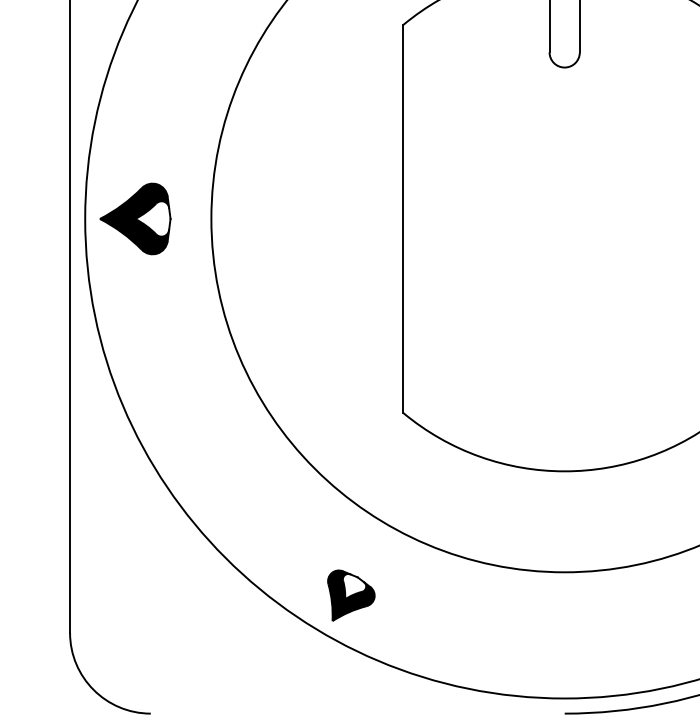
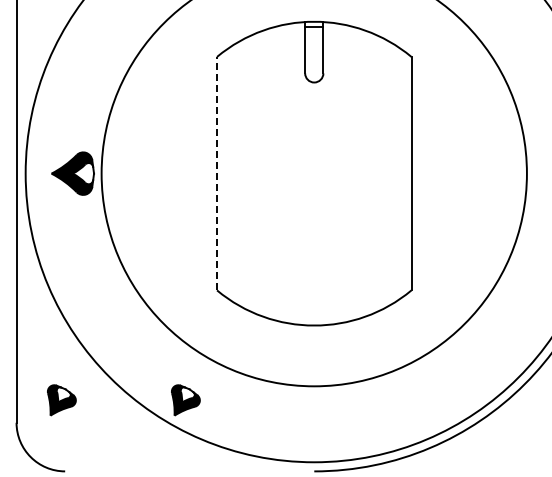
part: (134, 218) -> (72, 173), moved
line: (403, 218) -> (217, 173), solid -> dashed
part: (144, 595) -> (61, 400), added

